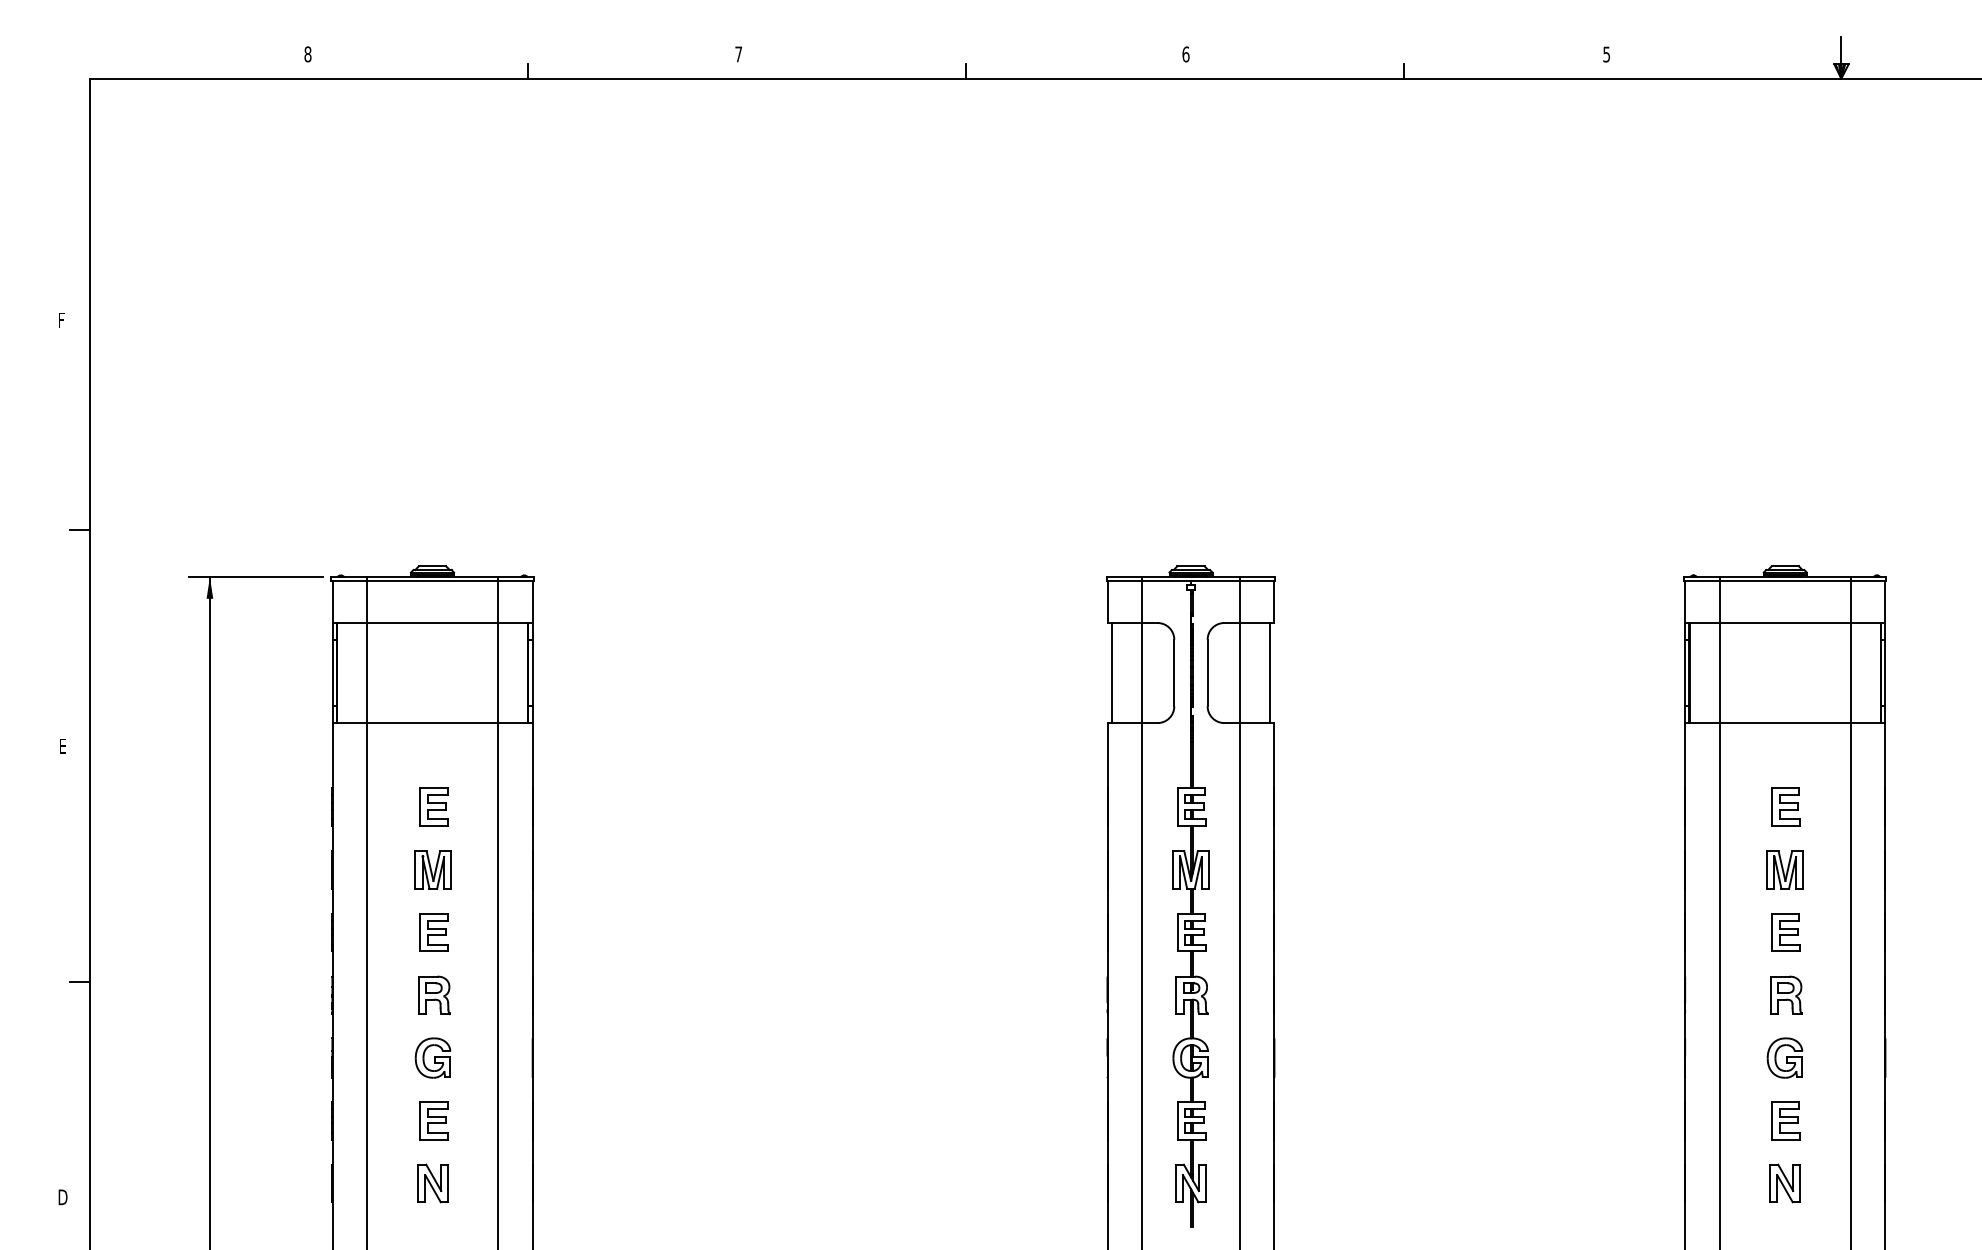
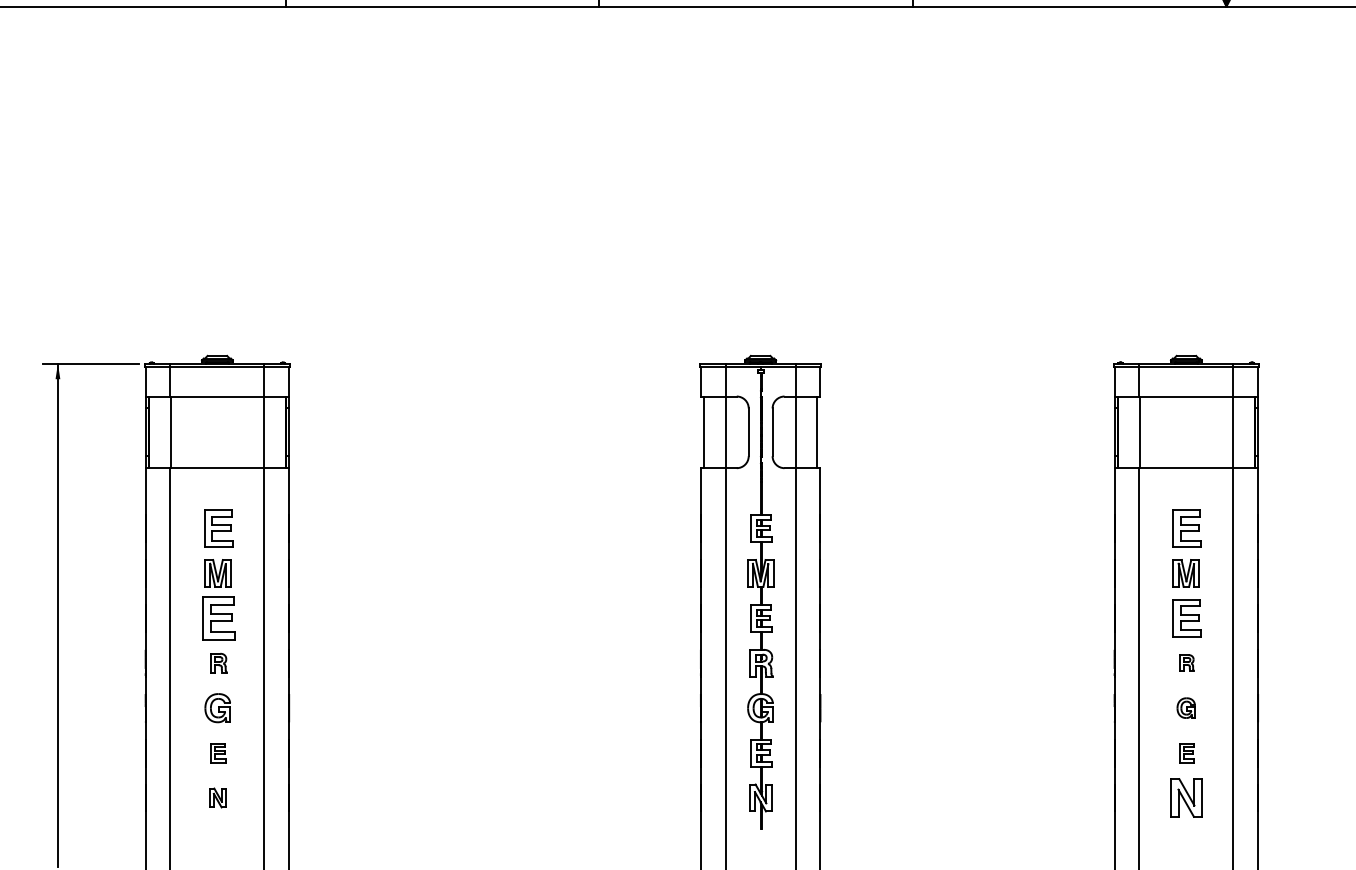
part: (433, 806) -> (218, 527), size x1.4
part: (1785, 806) -> (1186, 527), size x1.4
part: (433, 932) -> (218, 618), size x1.6
part: (1785, 932) -> (1186, 618), size x1.4
part: (434, 994) -> (218, 662), size x0.7
part: (1786, 994) -> (1187, 662), size x0.6
part: (1784, 1057) -> (1185, 707), size x0.7
part: (433, 1120) -> (218, 752), size x0.7
part: (1785, 1120) -> (1186, 752), size x0.7
part: (432, 1183) -> (217, 798), size x0.7
part: (1784, 1183) -> (1185, 798), size x1.4

